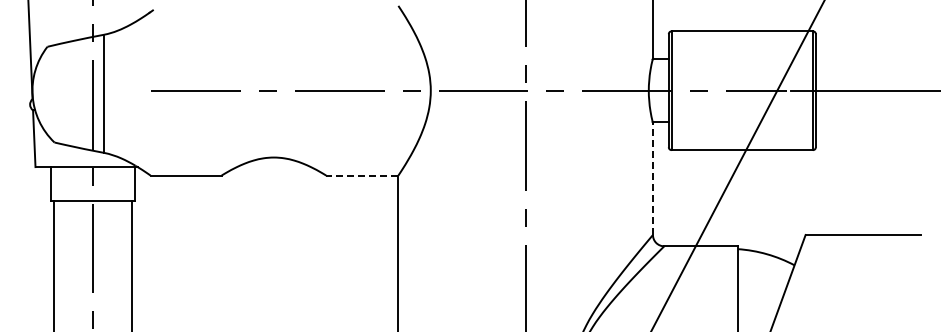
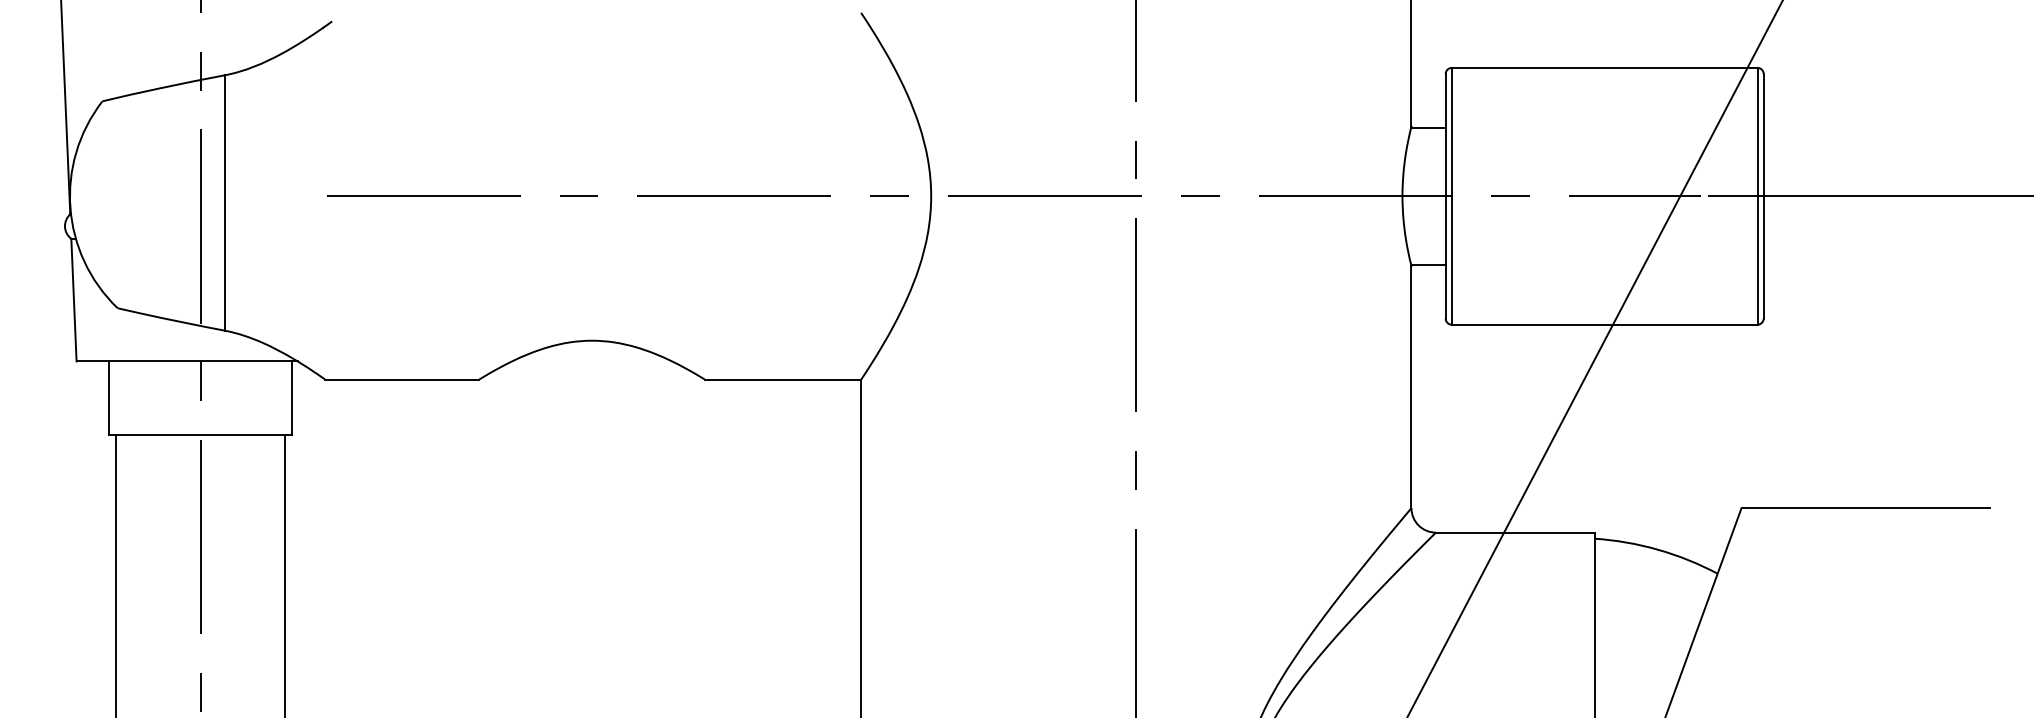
line: (361, 175) -> (781, 379), dashed -> solid
line: (652, 178) -> (1410, 386), dashed -> solid

